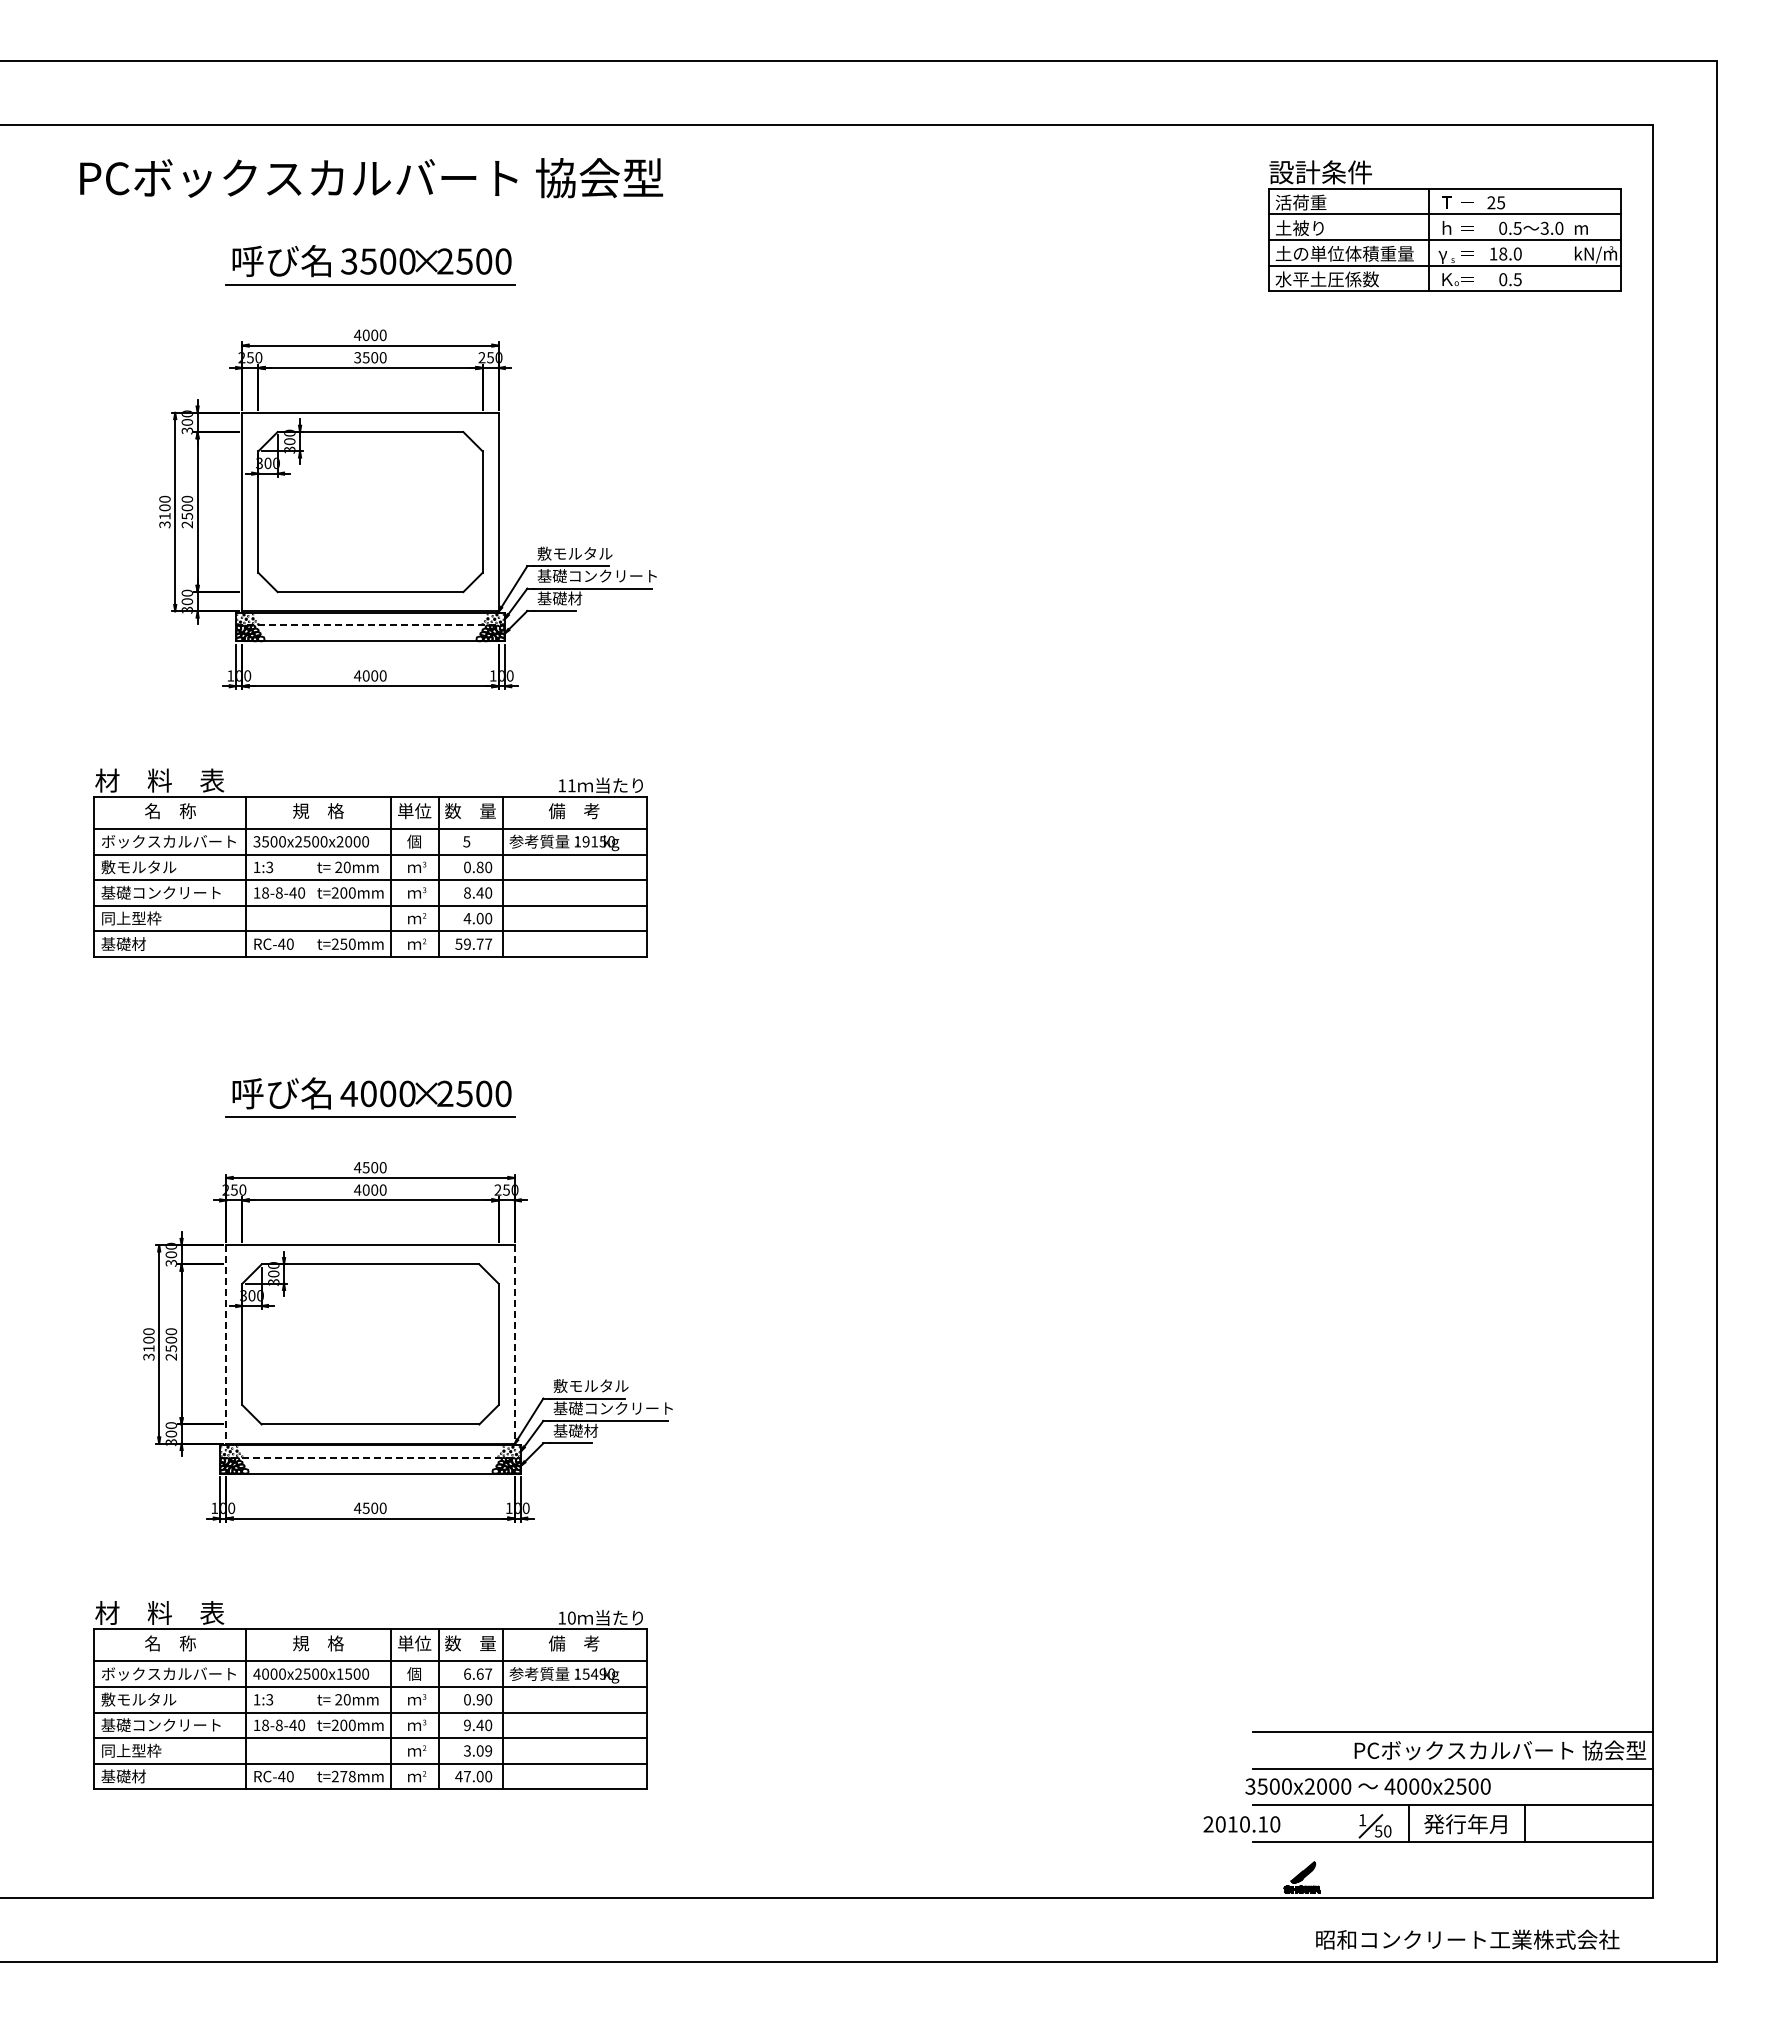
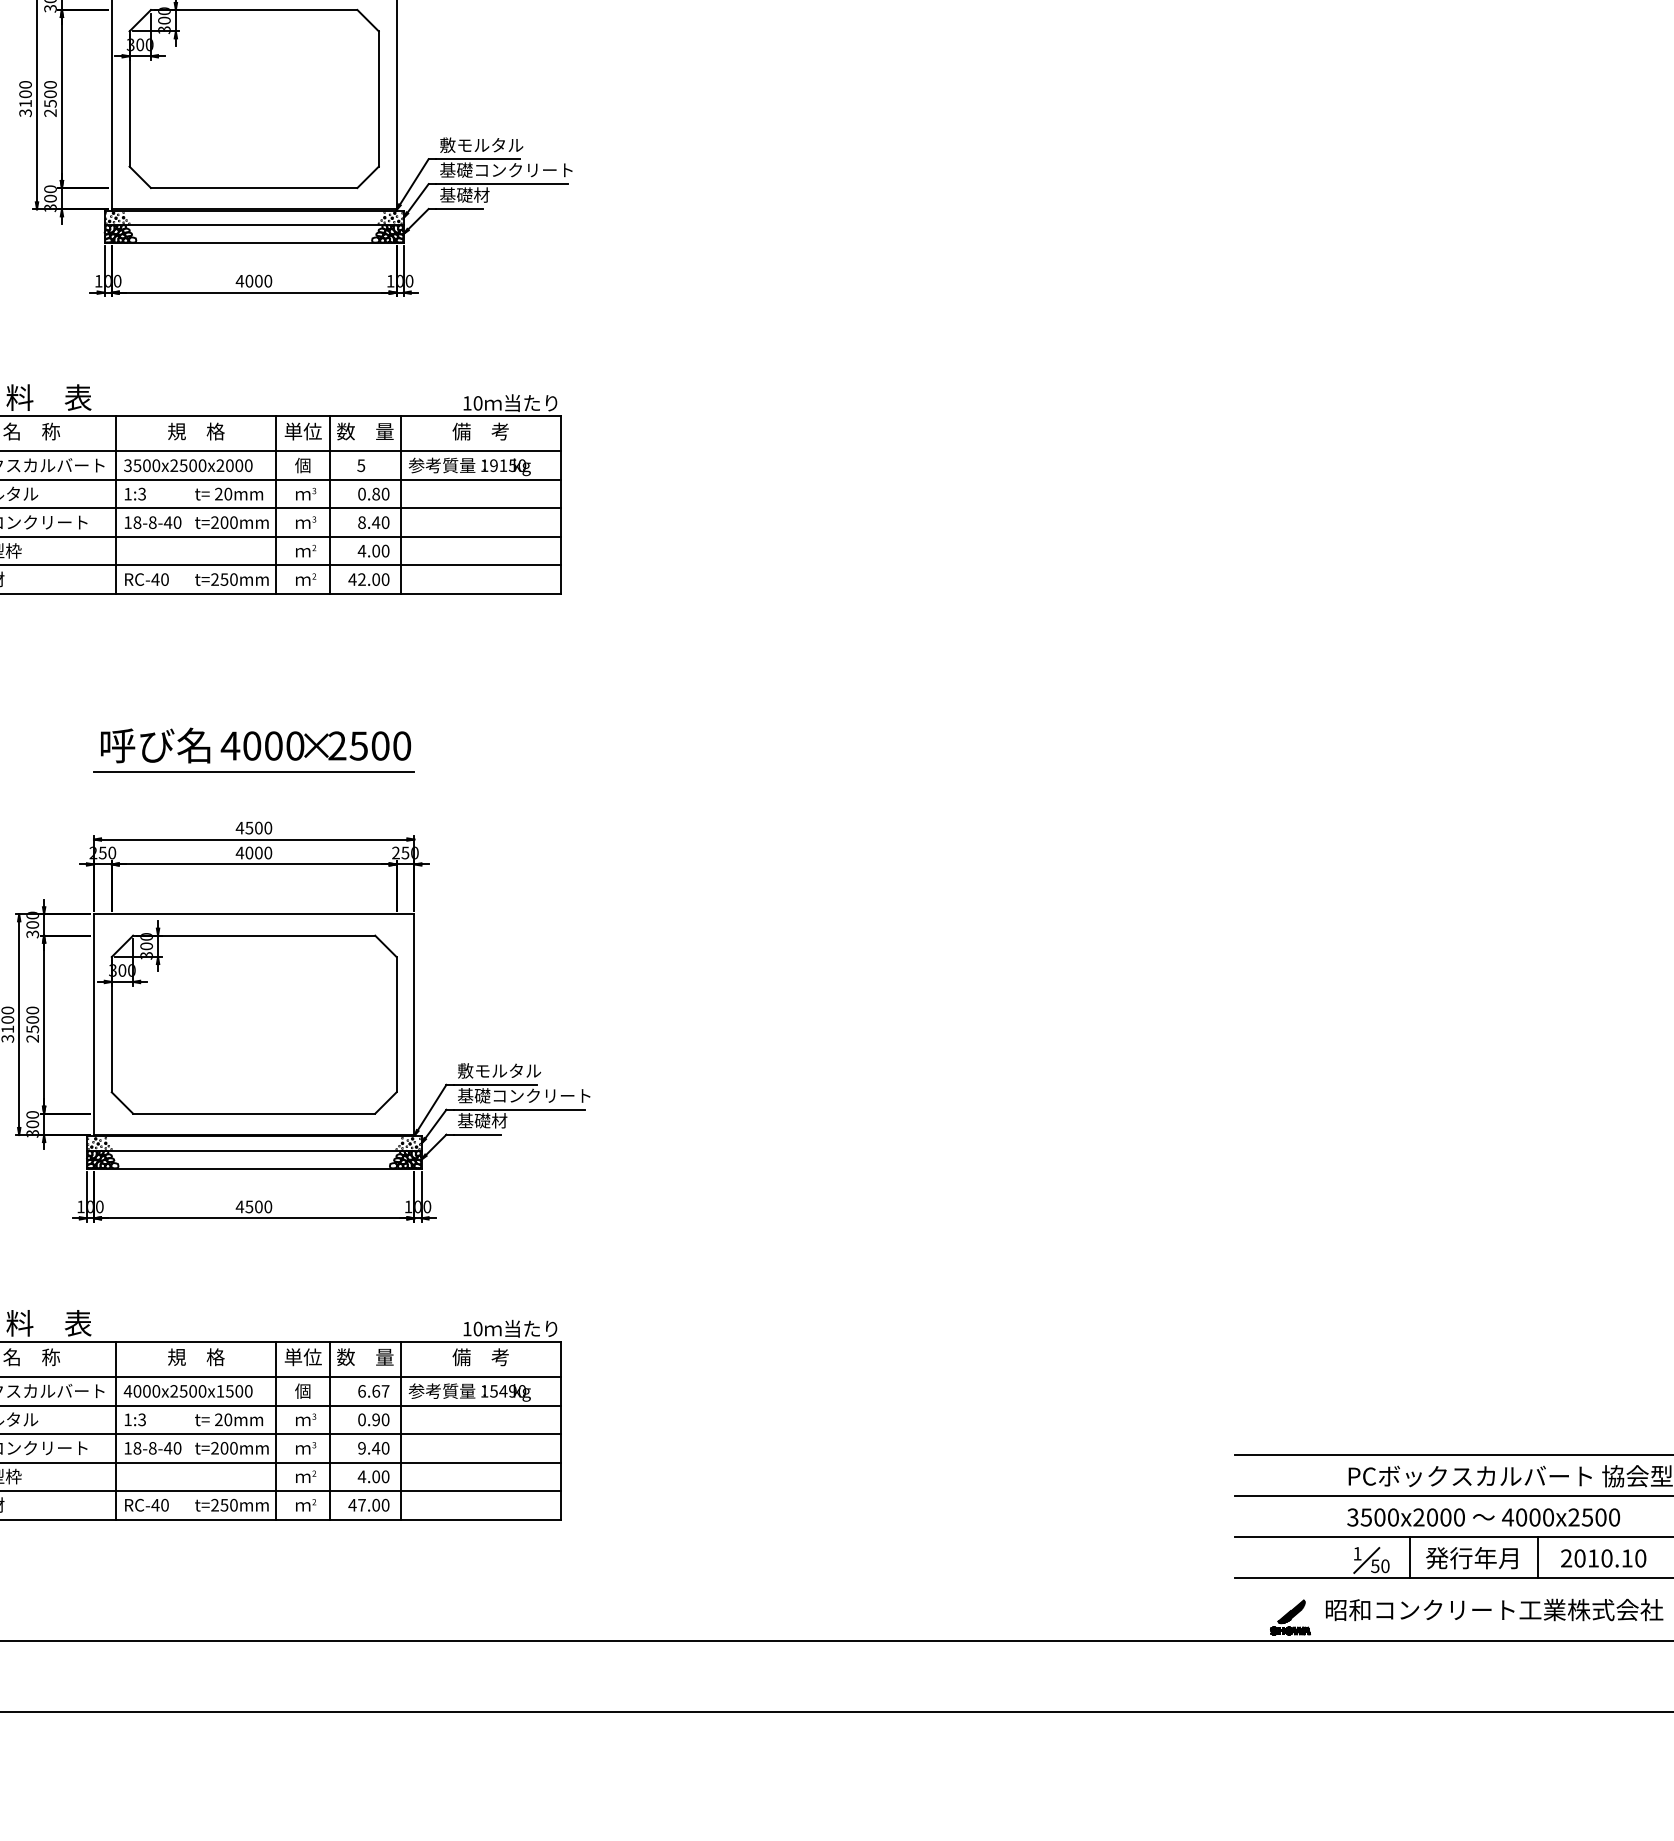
line: (371, 625) -> (255, 225), dashed -> solid
text: (571, 785) -> (477, 403), 11 -> 10
text: (473, 943) -> (368, 578), 59.77 -> 42.00
line: (226, 1344) -> (94, 1024), dashed -> solid
line: (514, 1344) -> (414, 1024), dashed -> solid
line: (371, 1457) -> (255, 1150), dashed -> solid
text: (477, 1750) -> (373, 1476), 3.09 -> 4.00
text: (347, 1776) -> (228, 1505), t=278mm -> t=250mm
text: (1367, 1786) -> (1483, 1517), moved
text: (1241, 1824) -> (1603, 1558), moved
text: (1467, 1939) -> (1494, 1609), moved

